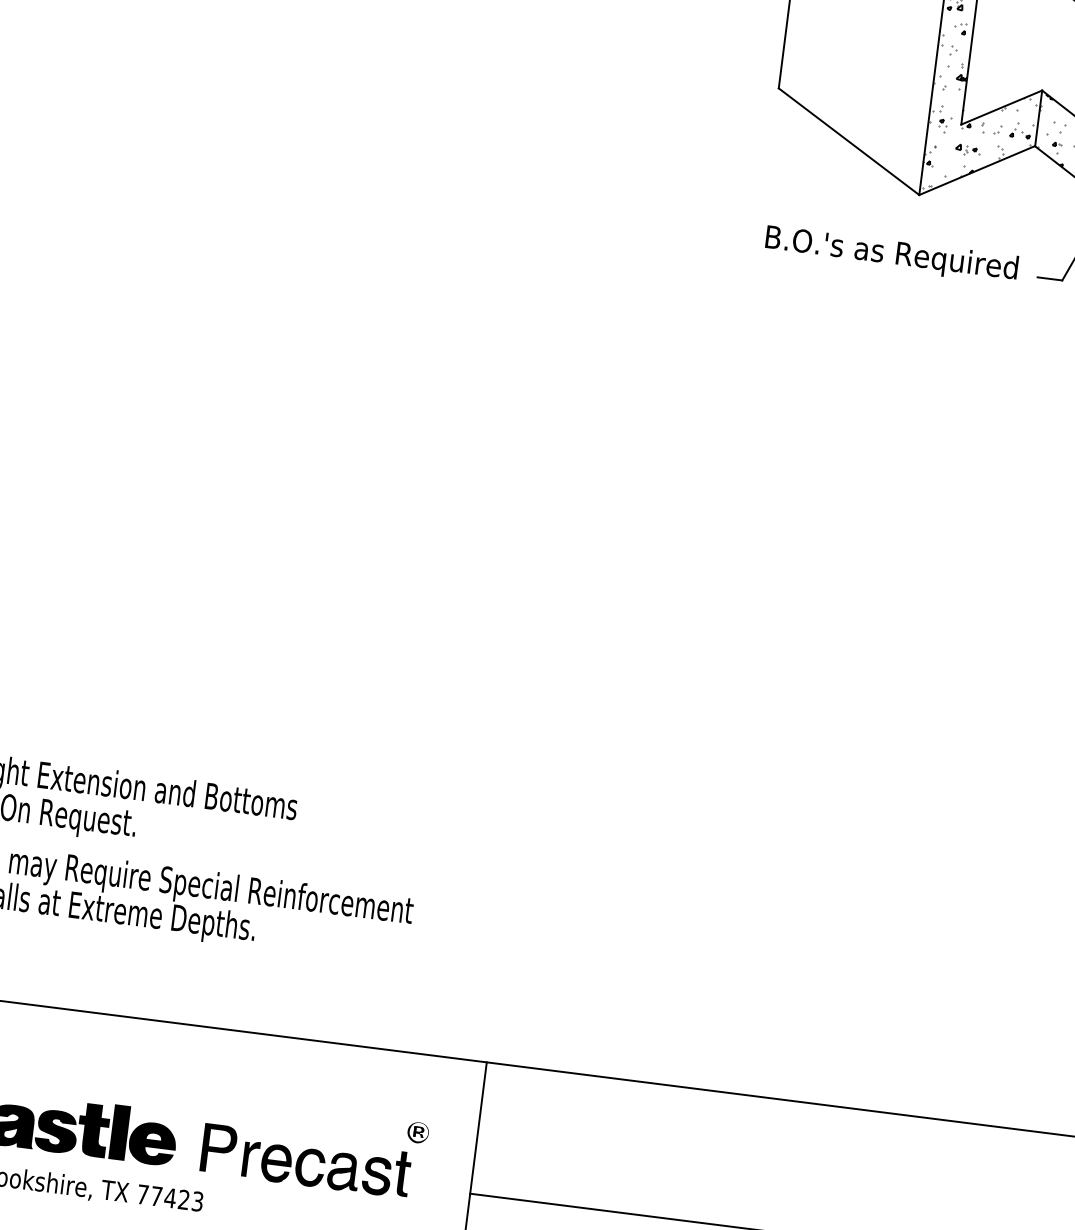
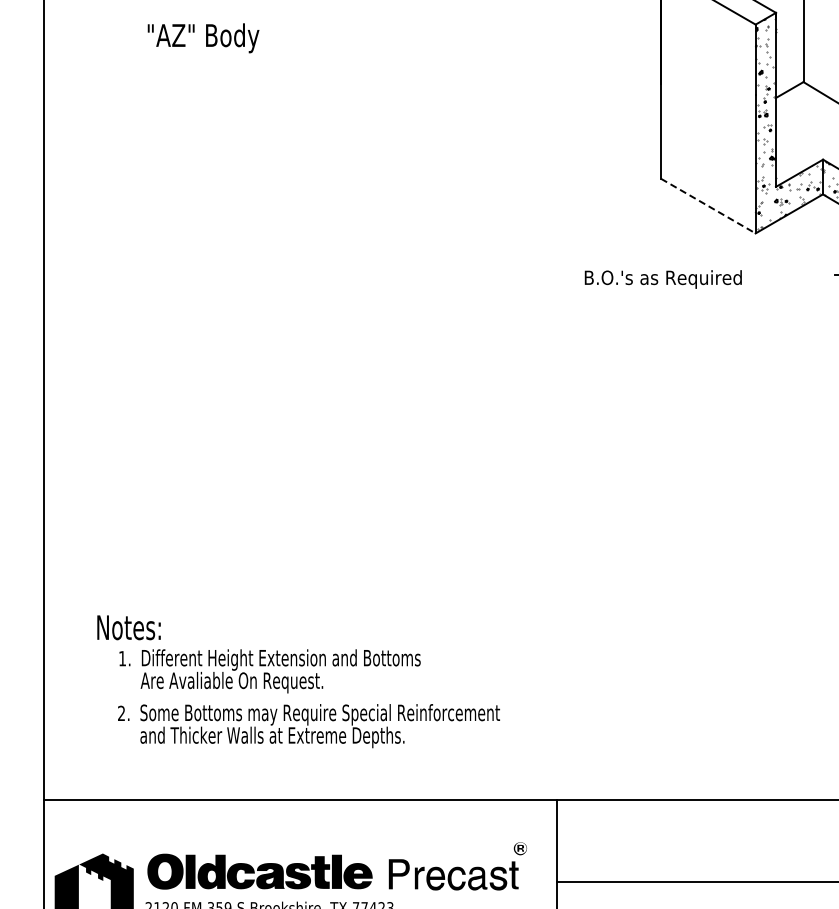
line: (849, 142) -> (708, 206), solid -> dashed
text: (890, 254) -> (662, 279), moved

